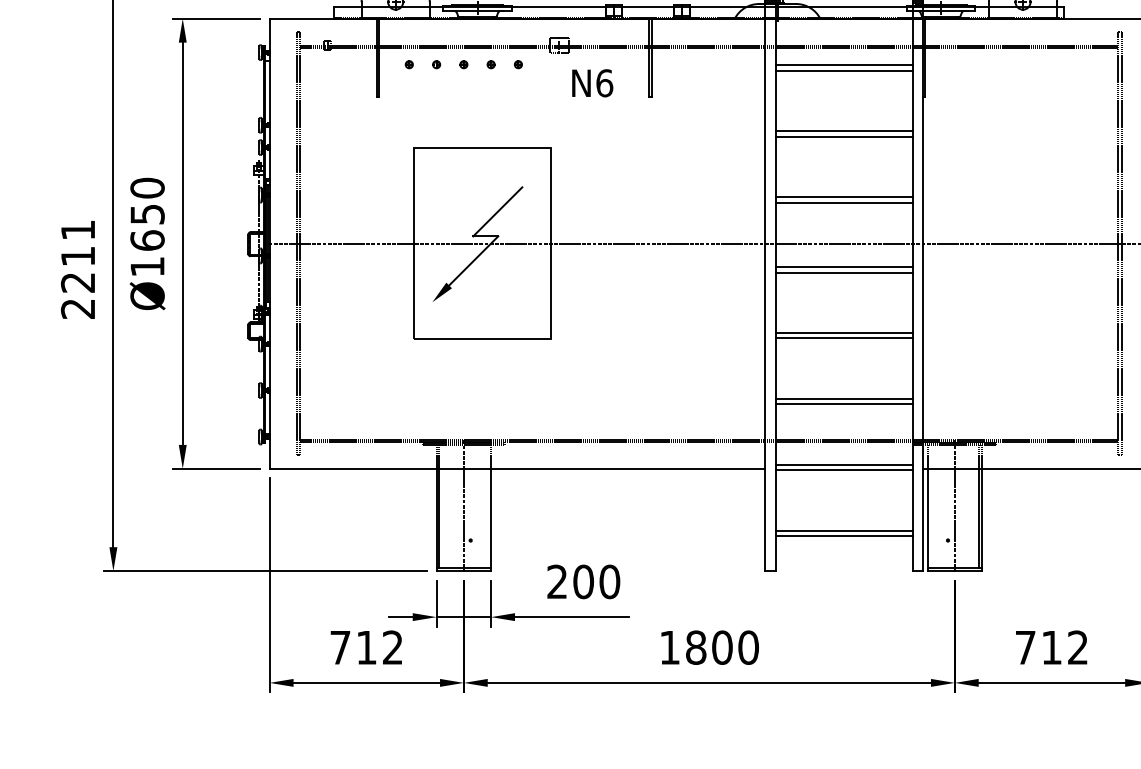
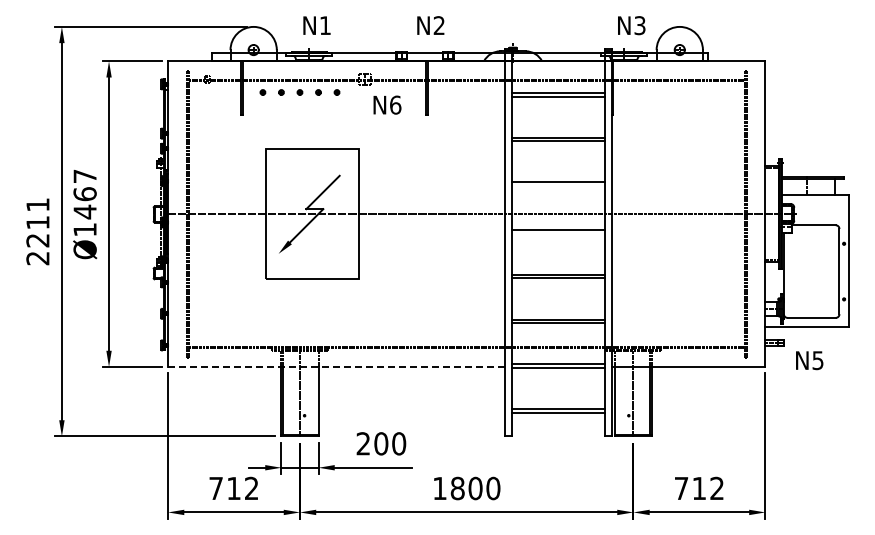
line: (844, 203) -> (558, 186), removed
text: (146, 214) -> (84, 194), Ø1650 -> Ø1467
line: (844, 272) -> (558, 233), removed
line: (517, 469) -> (336, 367), solid -> dashed

